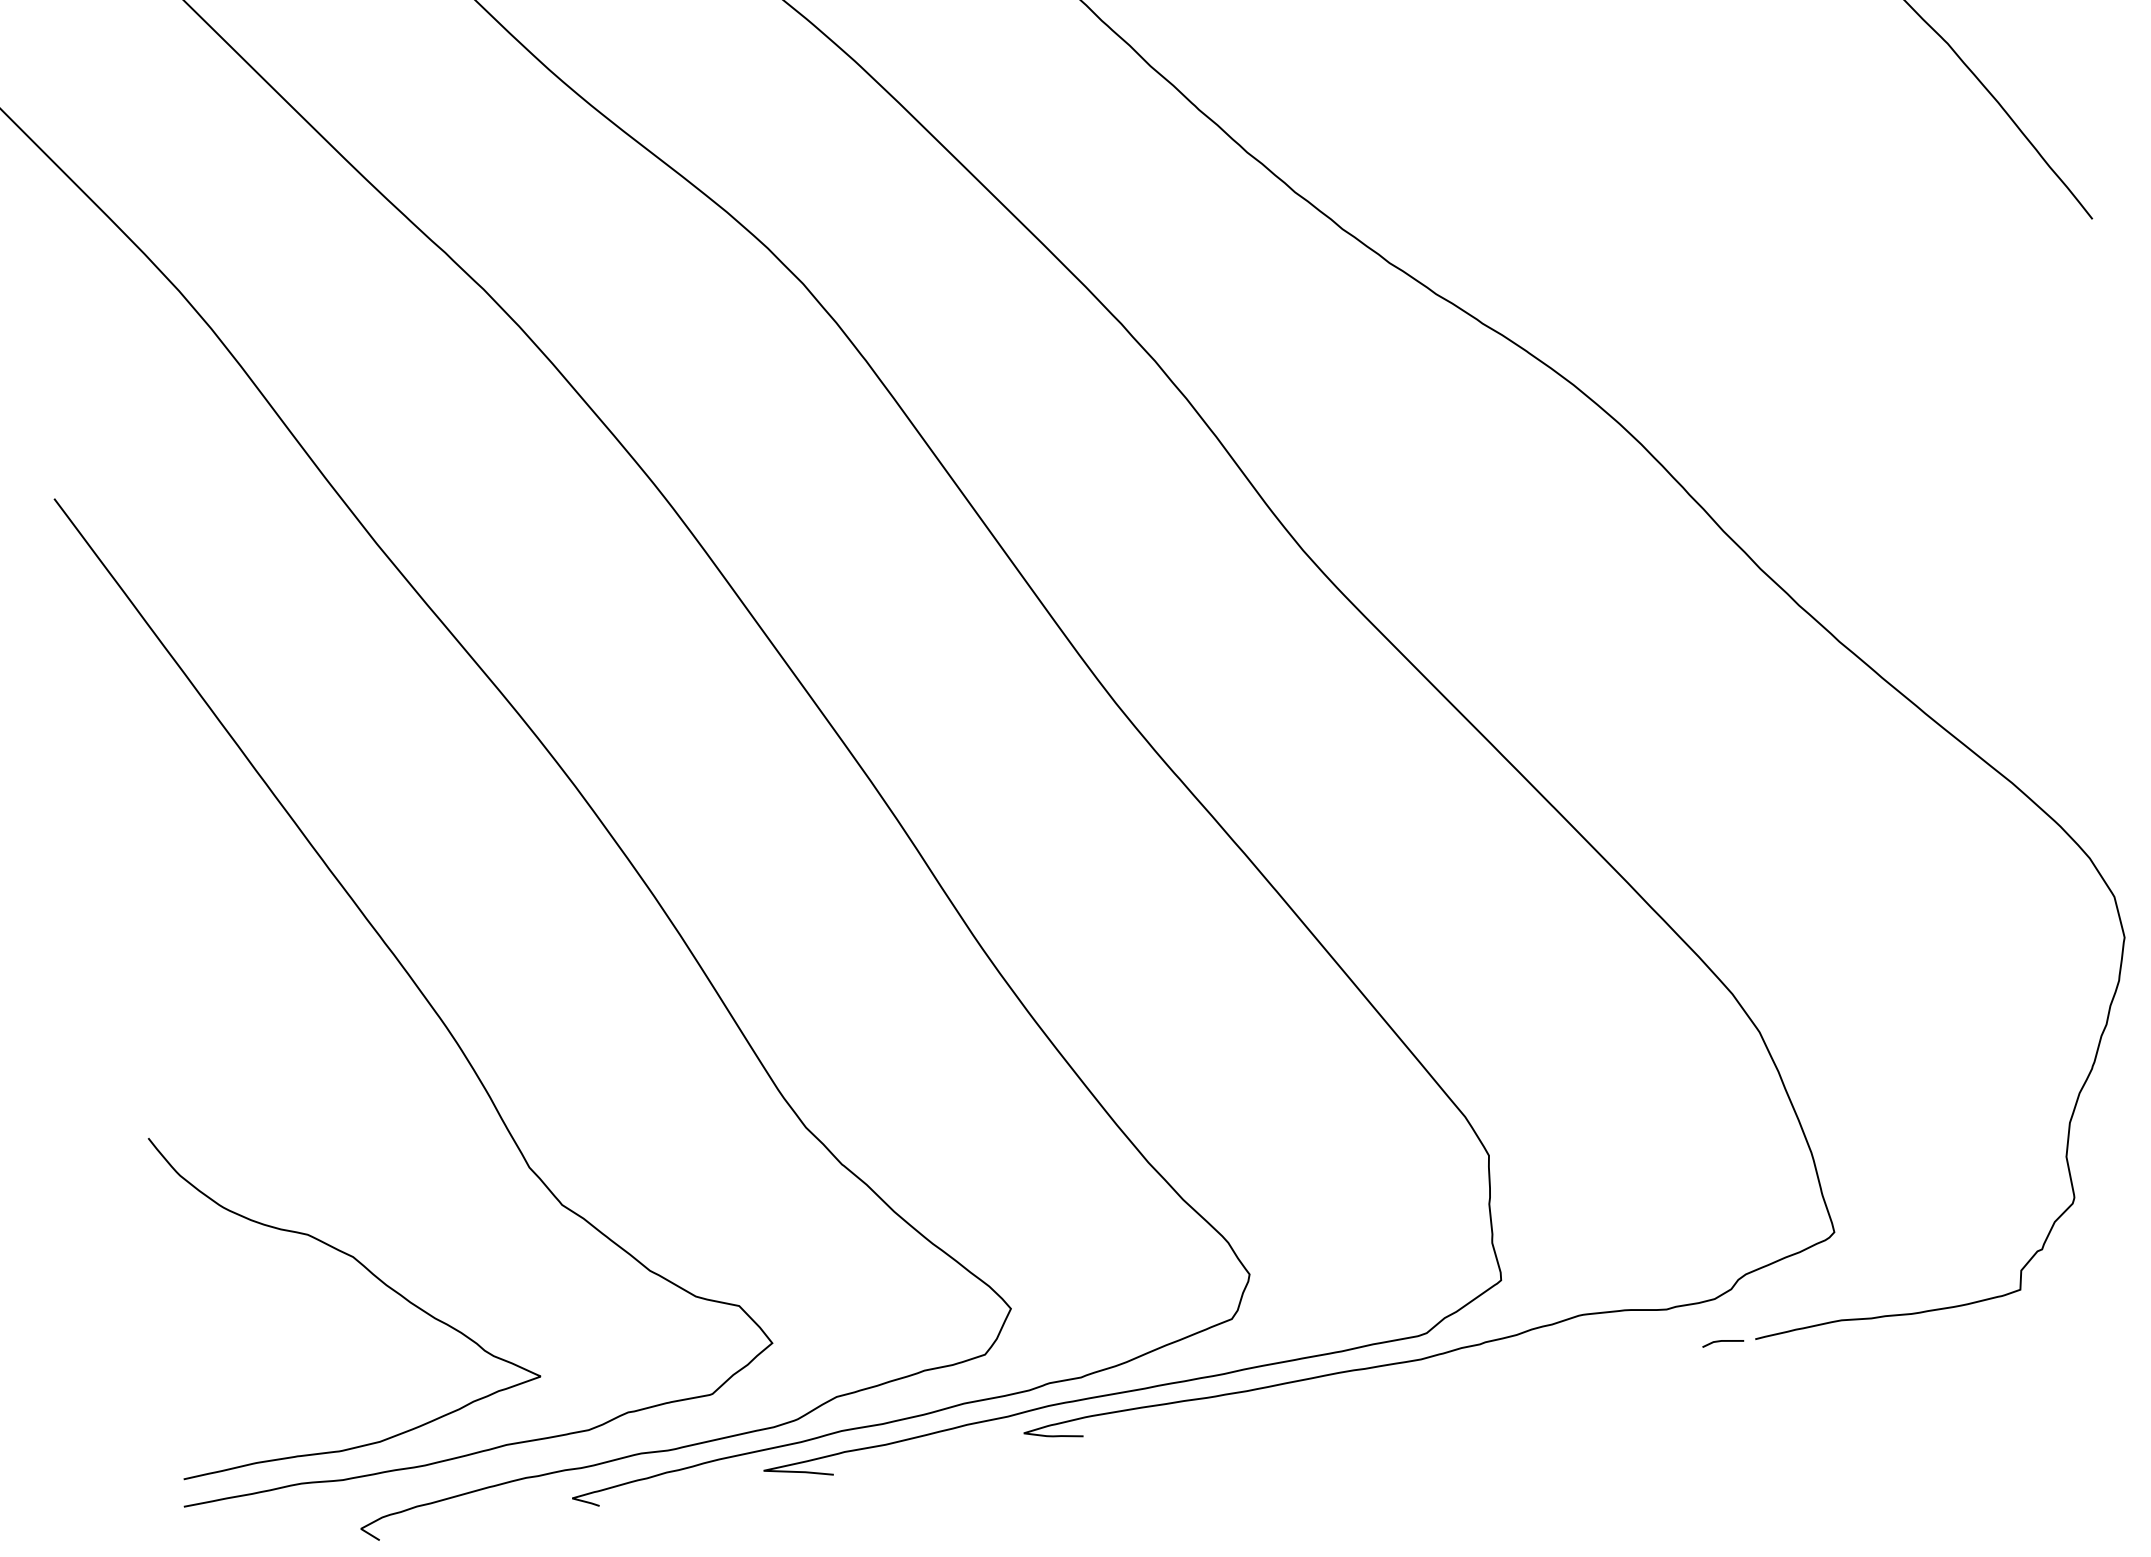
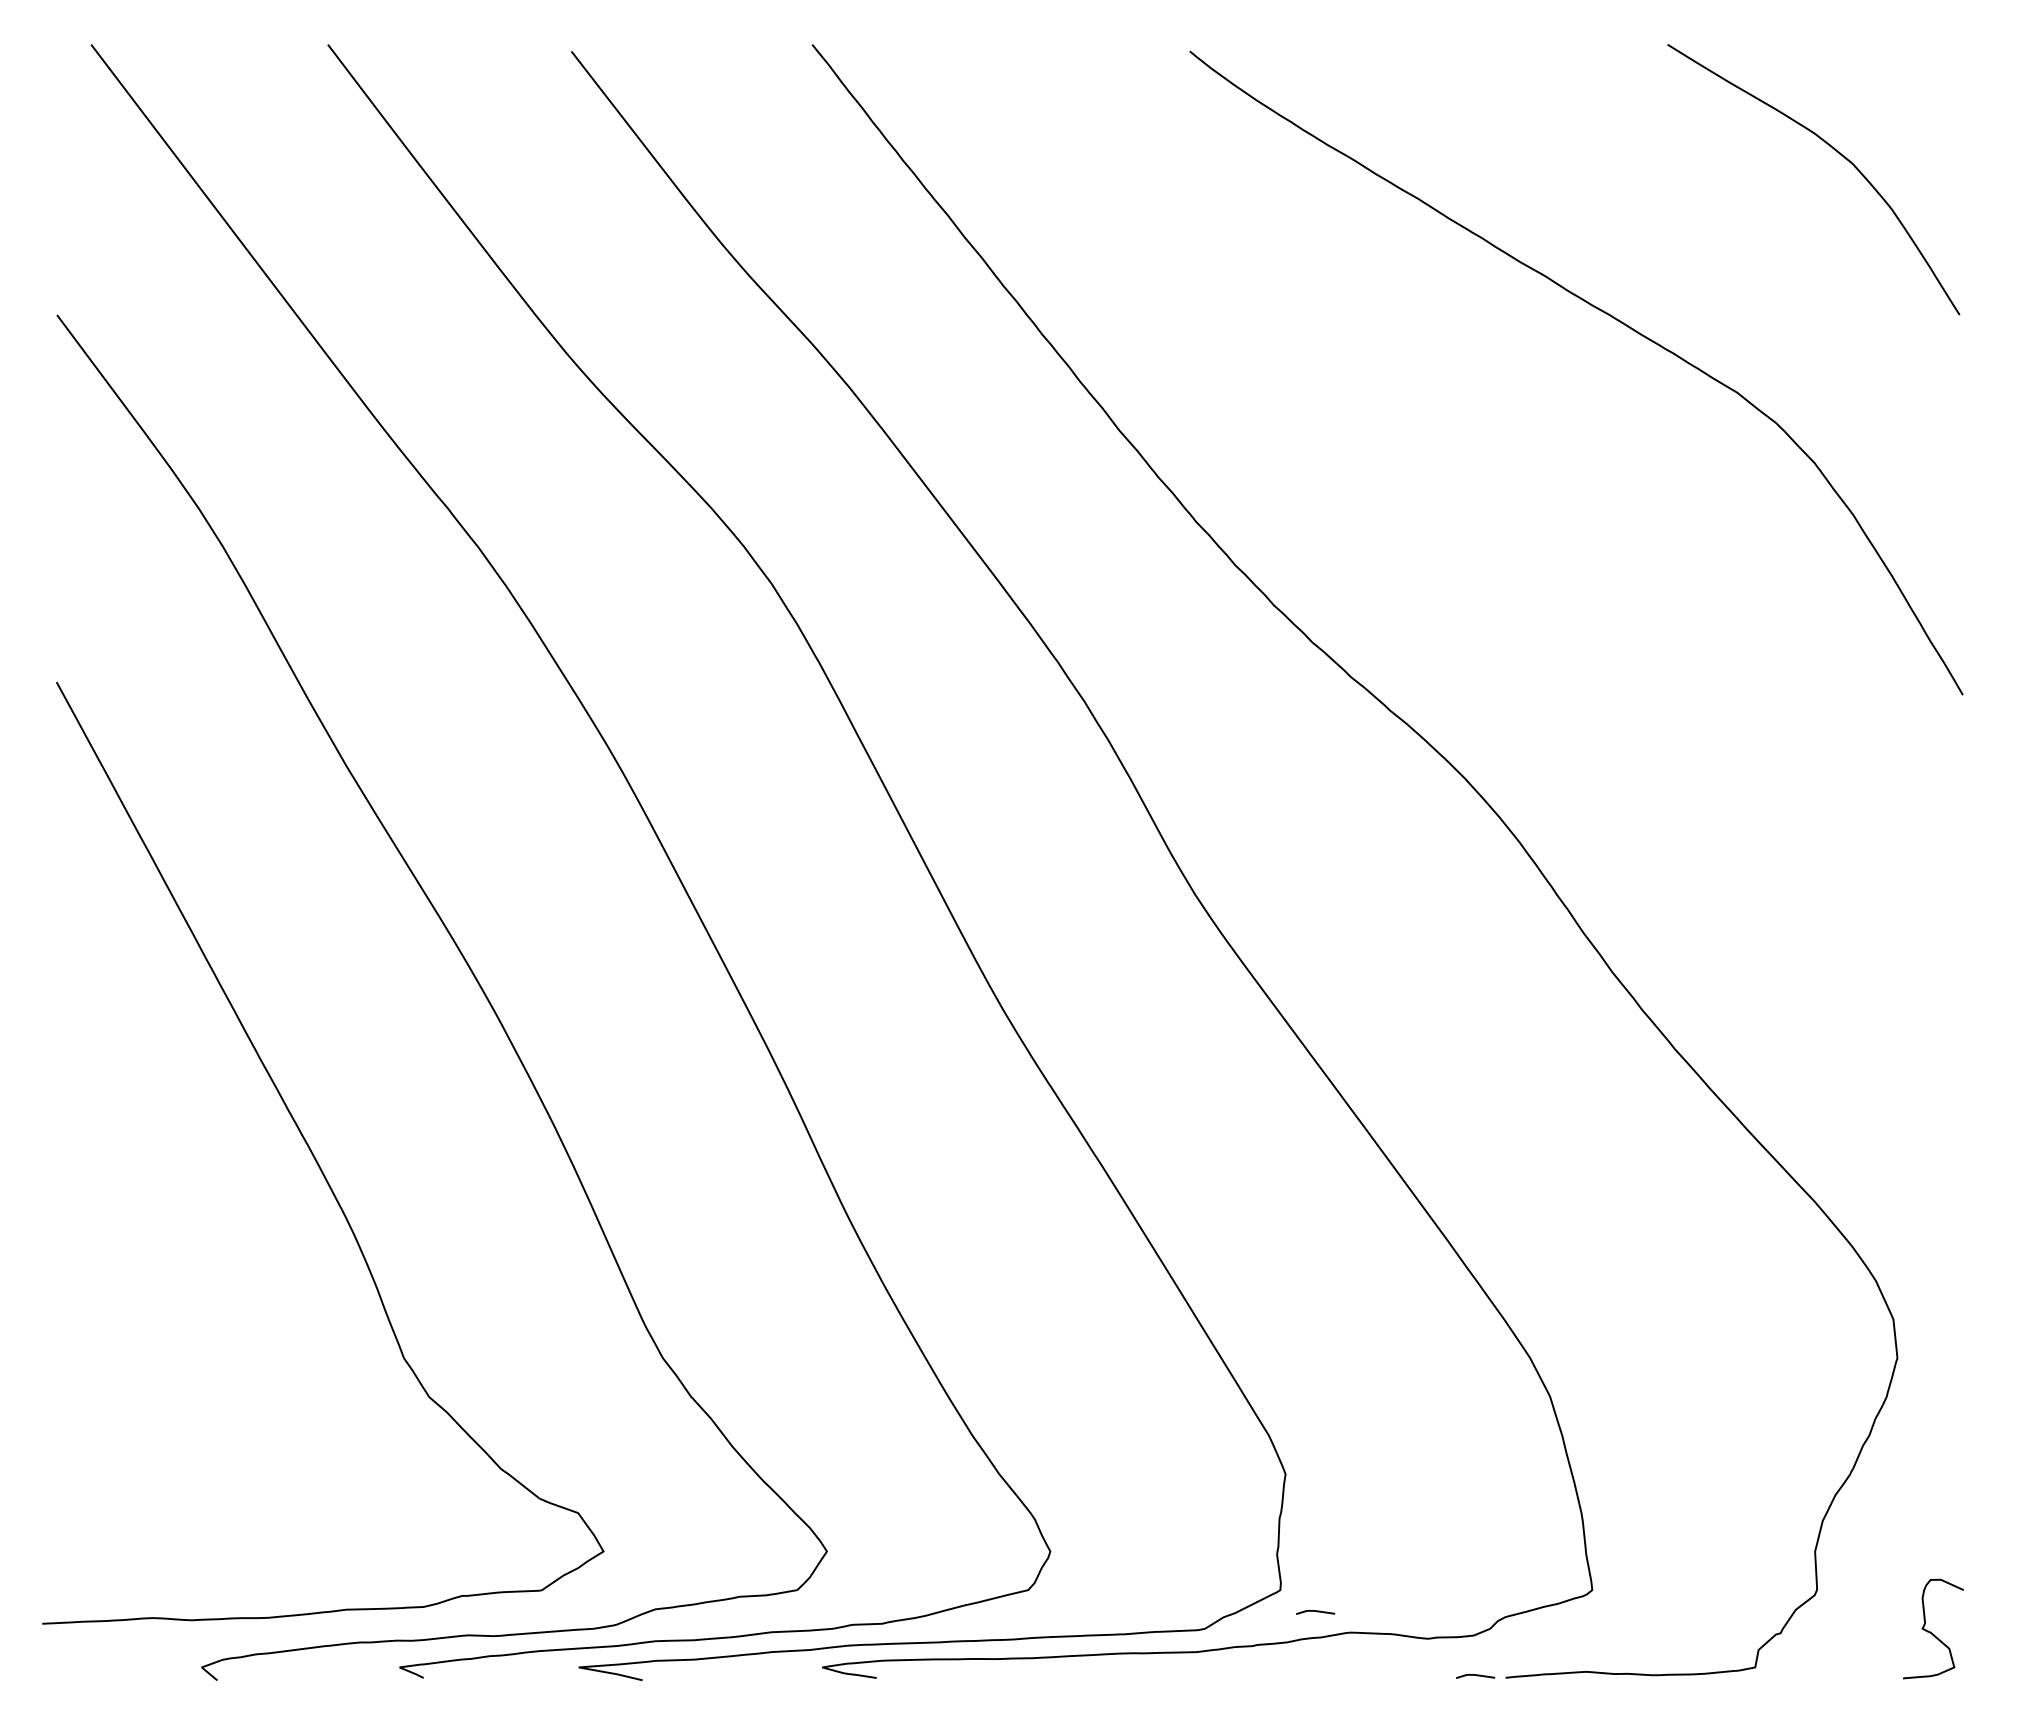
curve: (358, 1263) -> (234, 1423), removed
line: (1542, 1297) -> (1315, 1611), added

